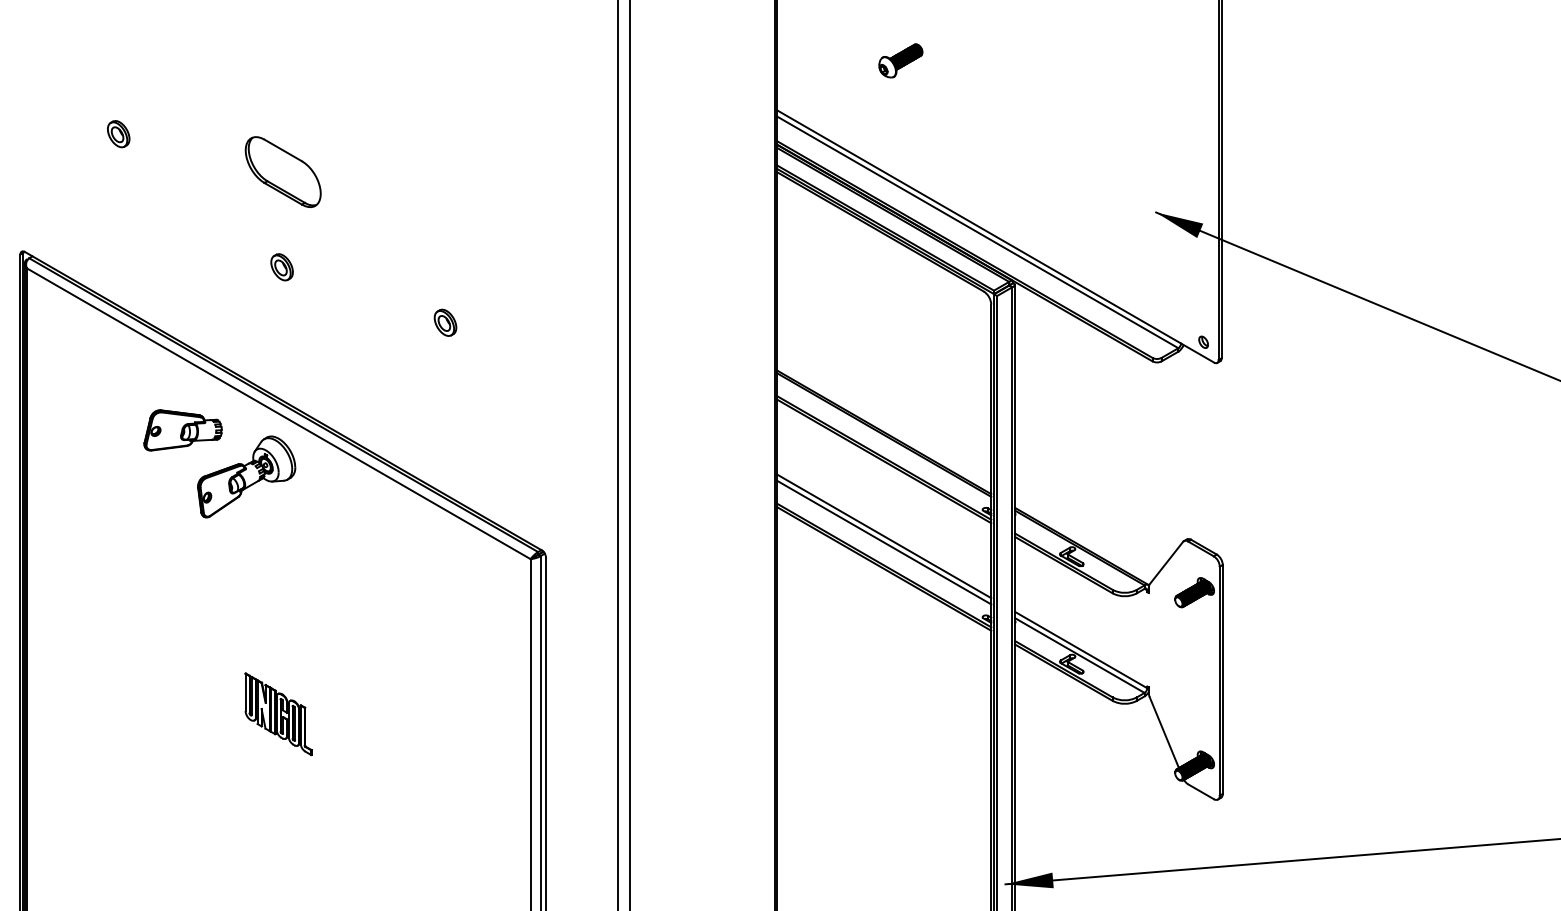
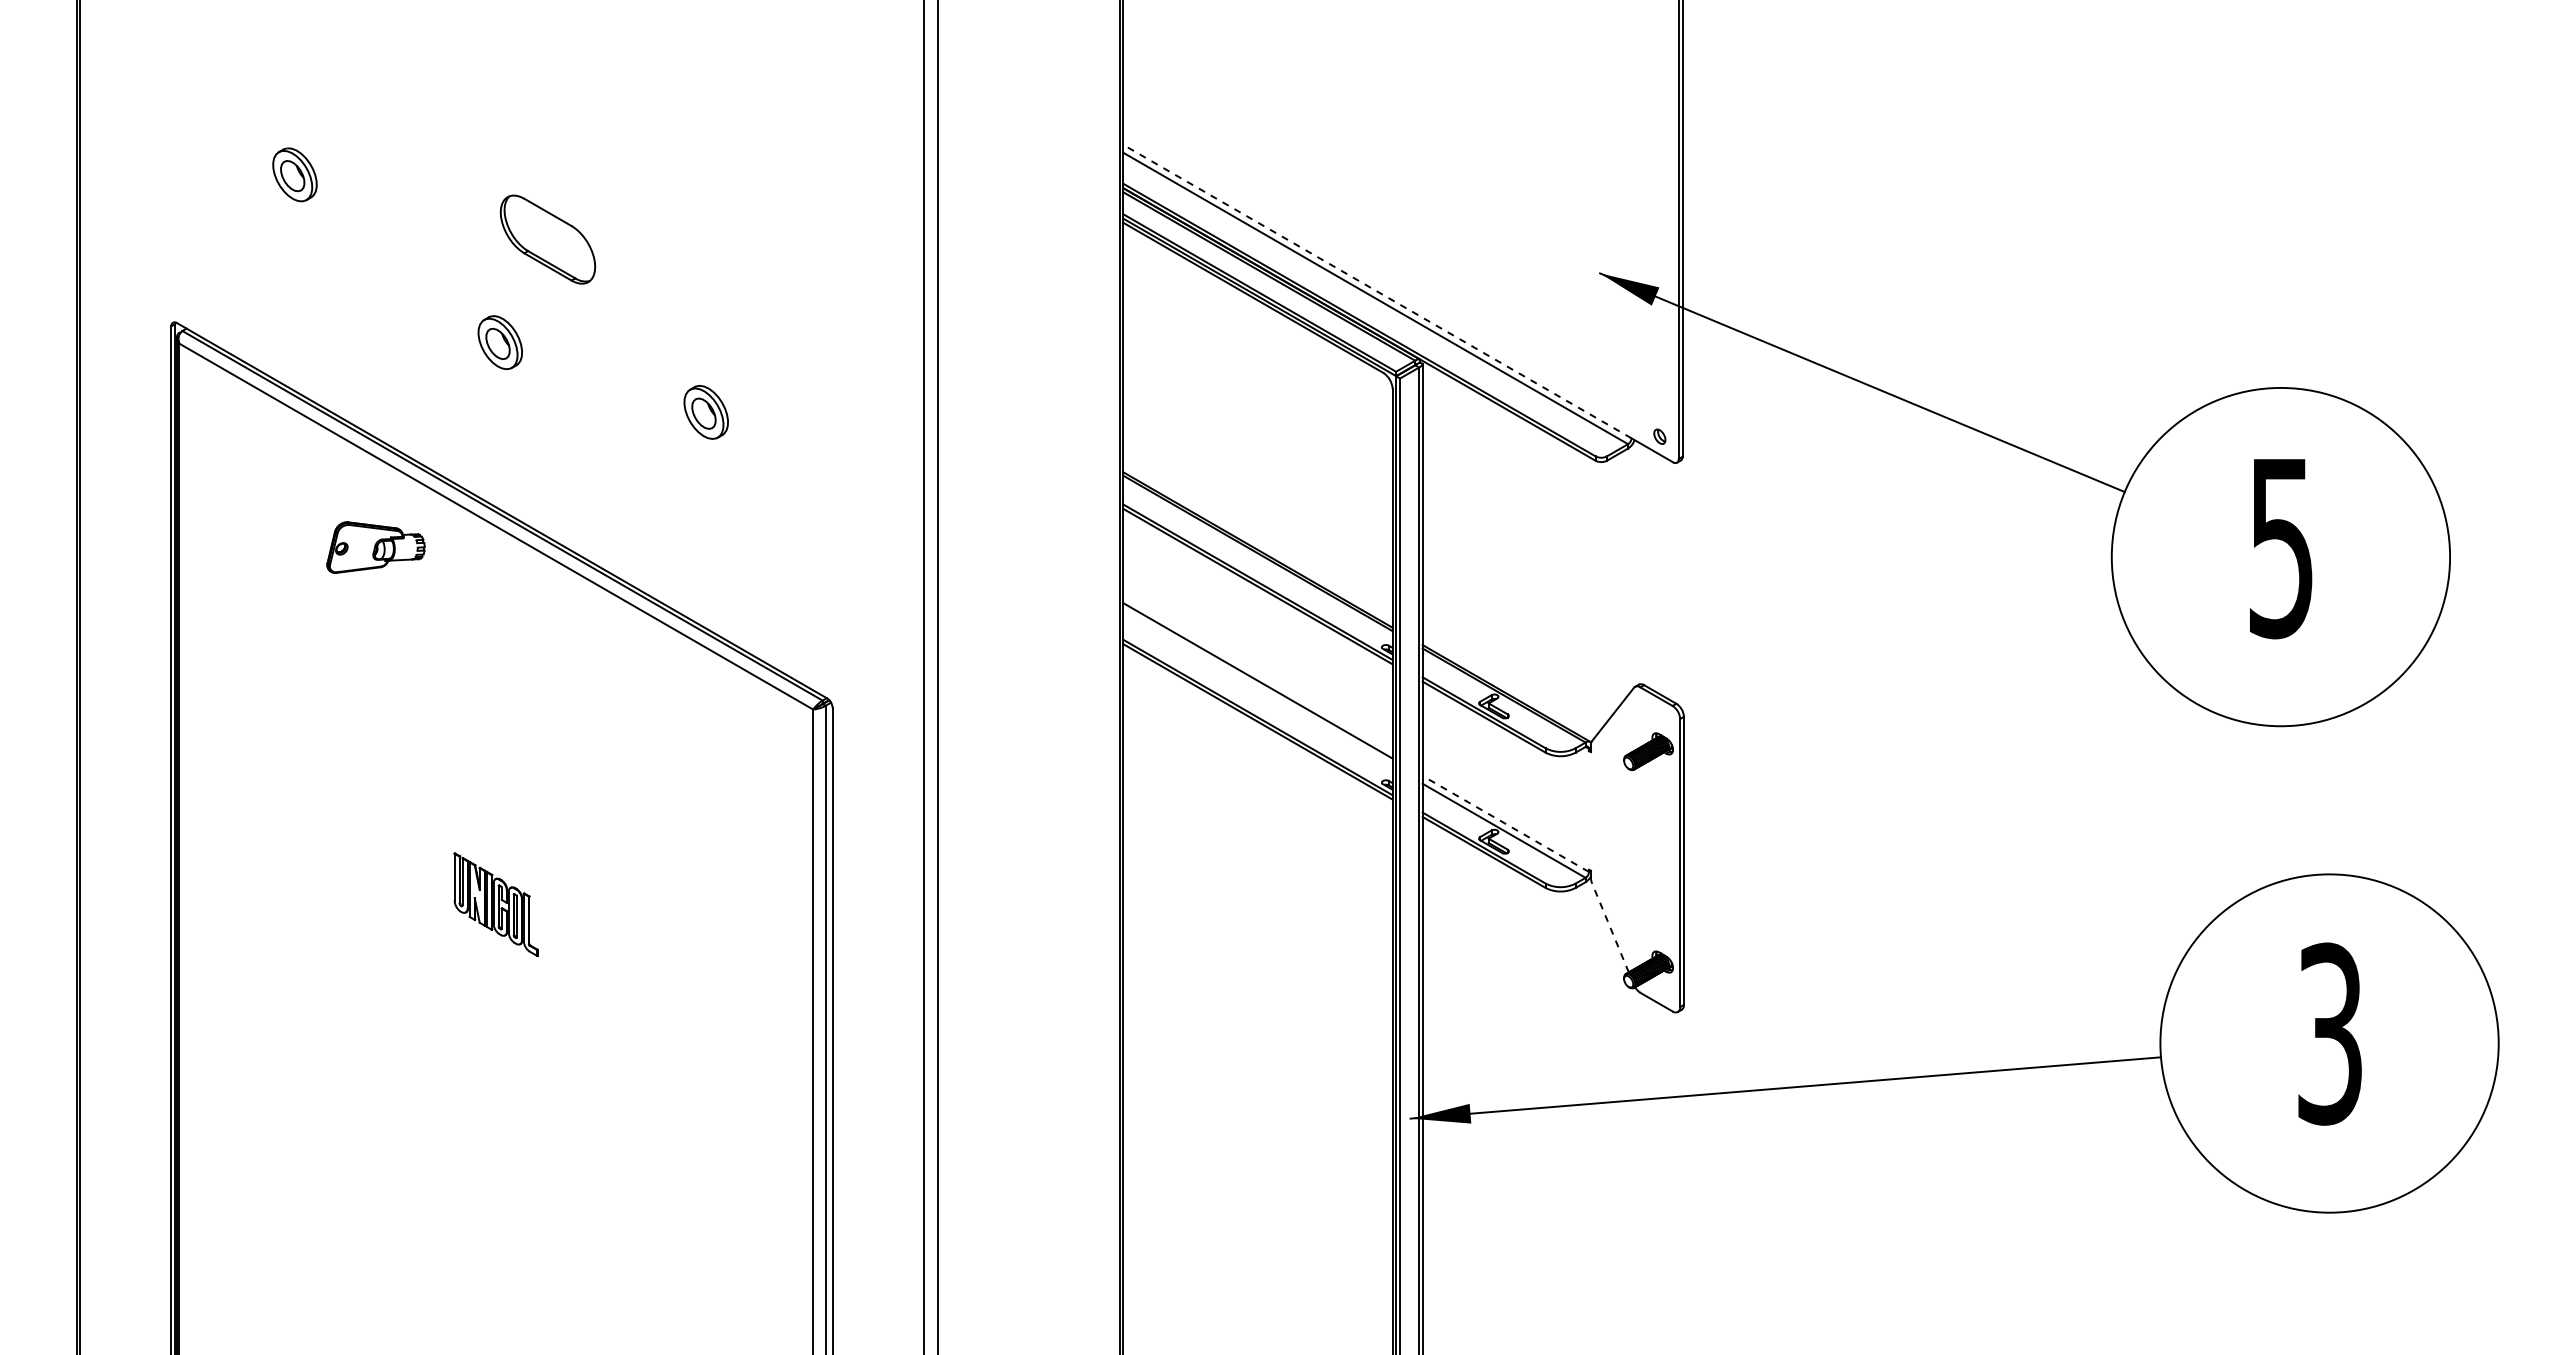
part: (900, 60) -> (1278, 82), removed
part: (118, 133) -> (294, 174), size x1.6
part: (282, 171) -> (547, 239), moved
line: (978, 226) -> (1376, 291), solid -> dashed
part: (282, 266) -> (500, 341), size x1.6
part: (445, 322) -> (705, 411), size x1.6
part: (246, 477) -> (455, 606), removed
line: (883, 542) -> (1257, 688), removed
line: (1080, 649) -> (1505, 823), solid -> dashed
line: (1164, 732) -> (1610, 927), solid -> dashed

